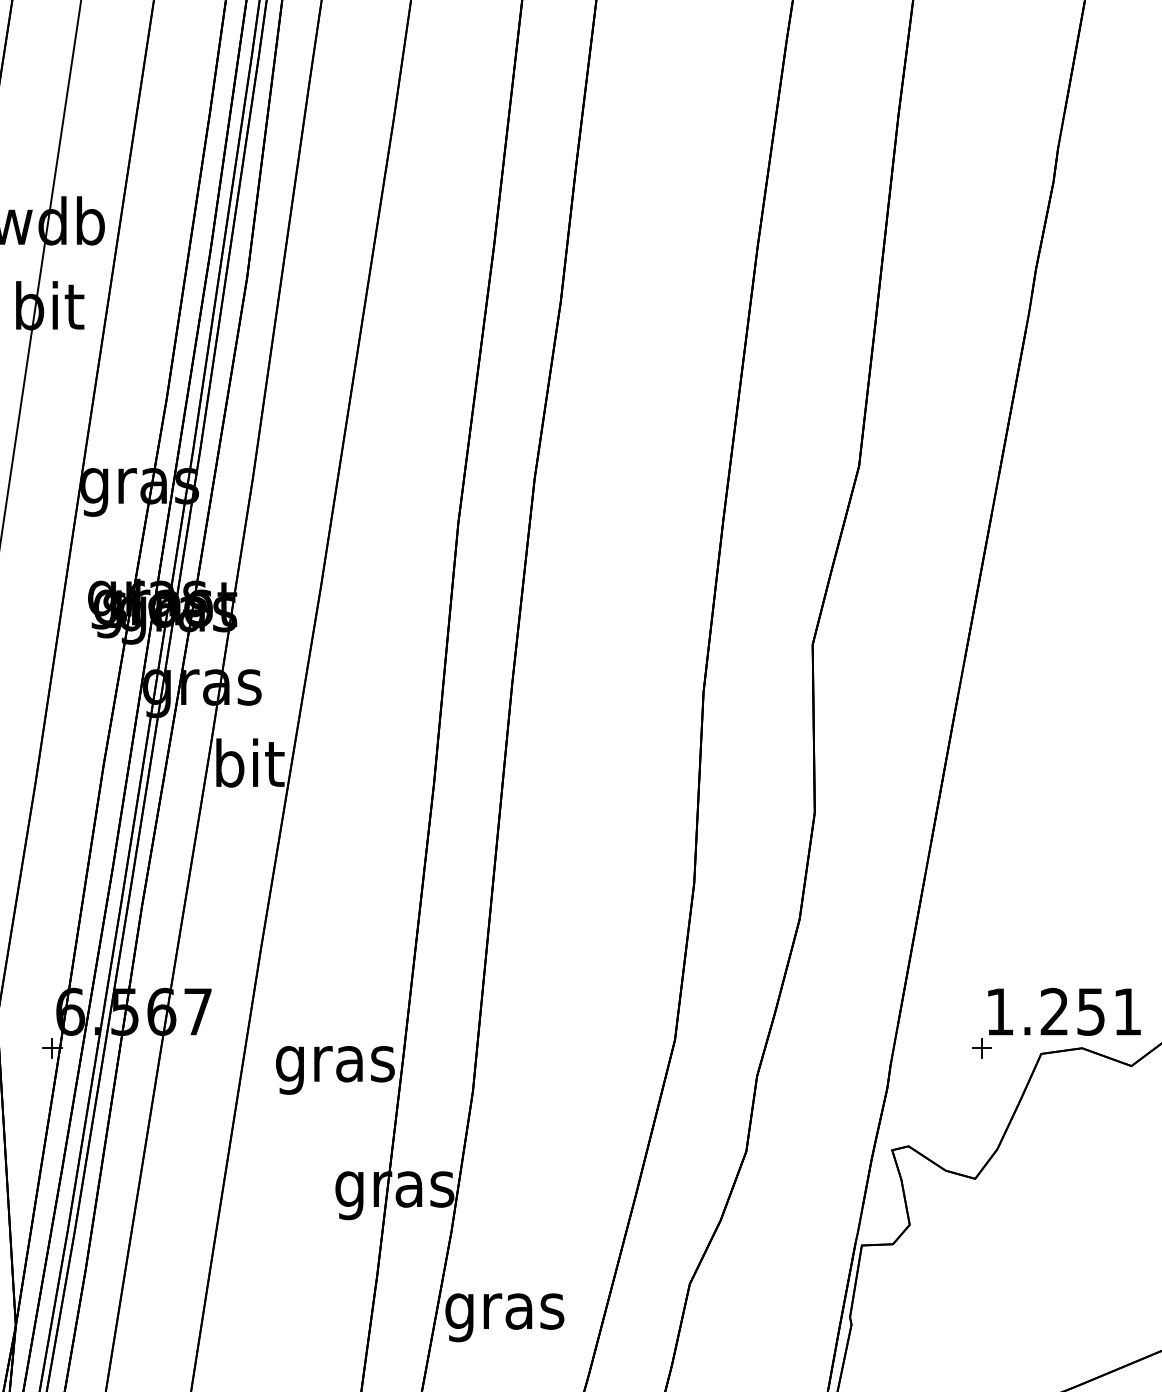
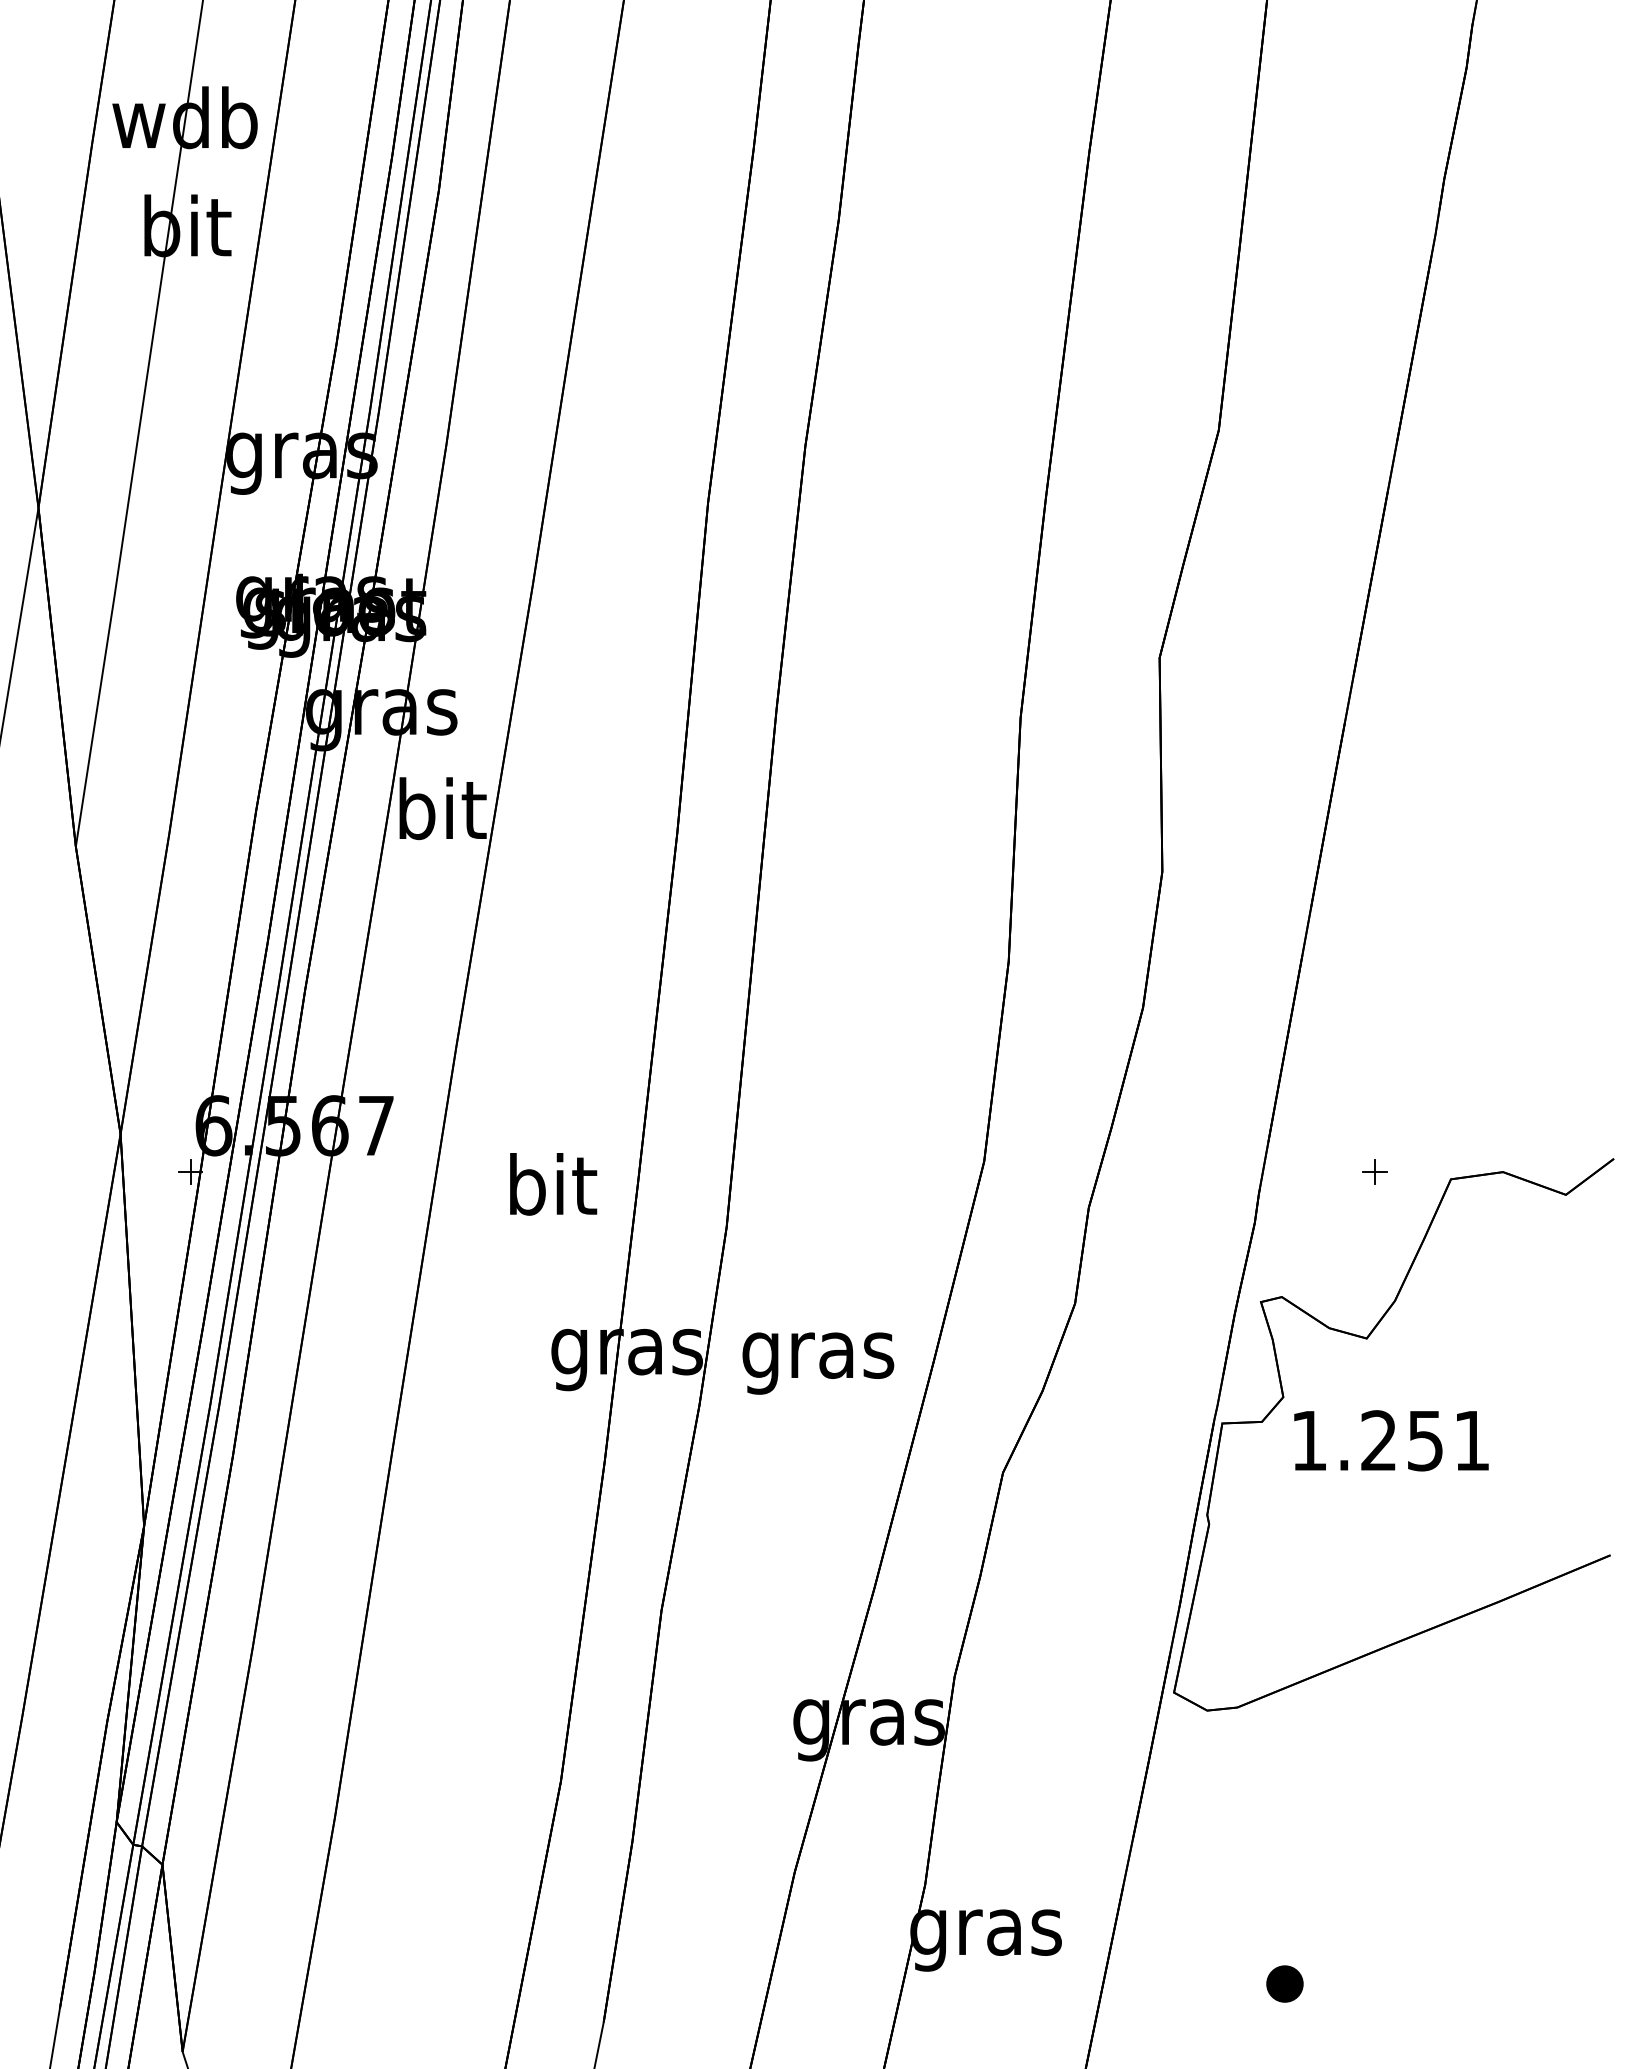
text: (1064, 1011) -> (1391, 1440), moved
text: (335, 1064) -> (551, 1192), gras -> bit
text: (504, 1317) -> (818, 1363), moved

